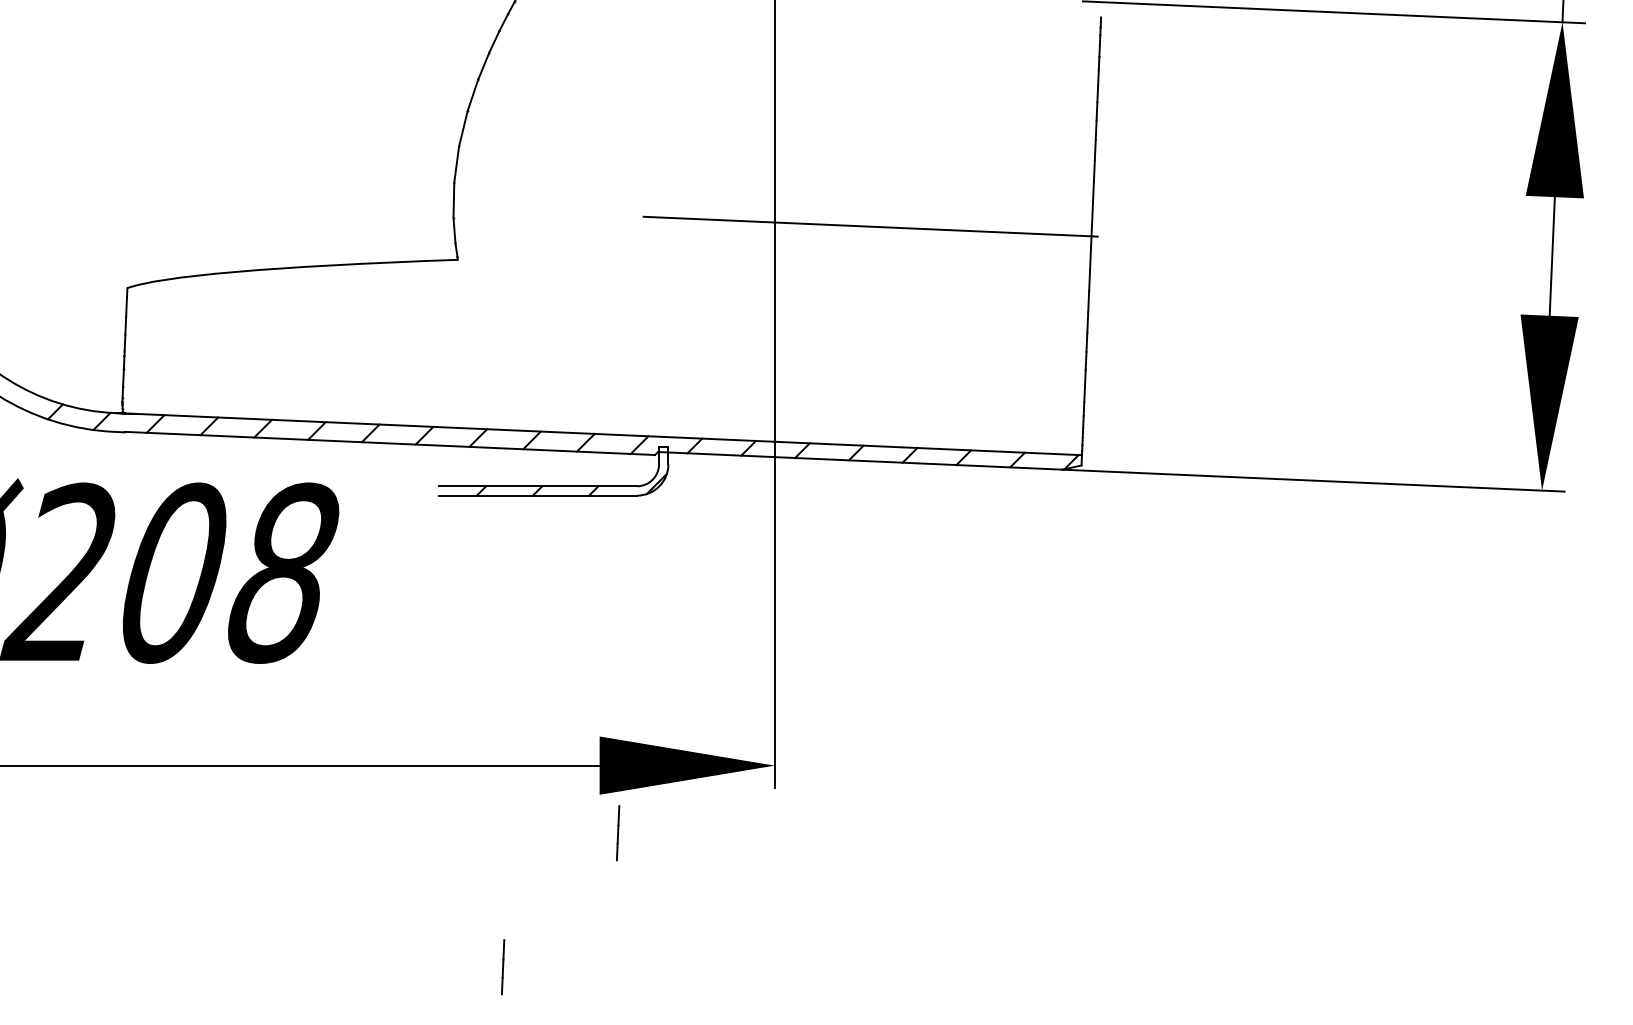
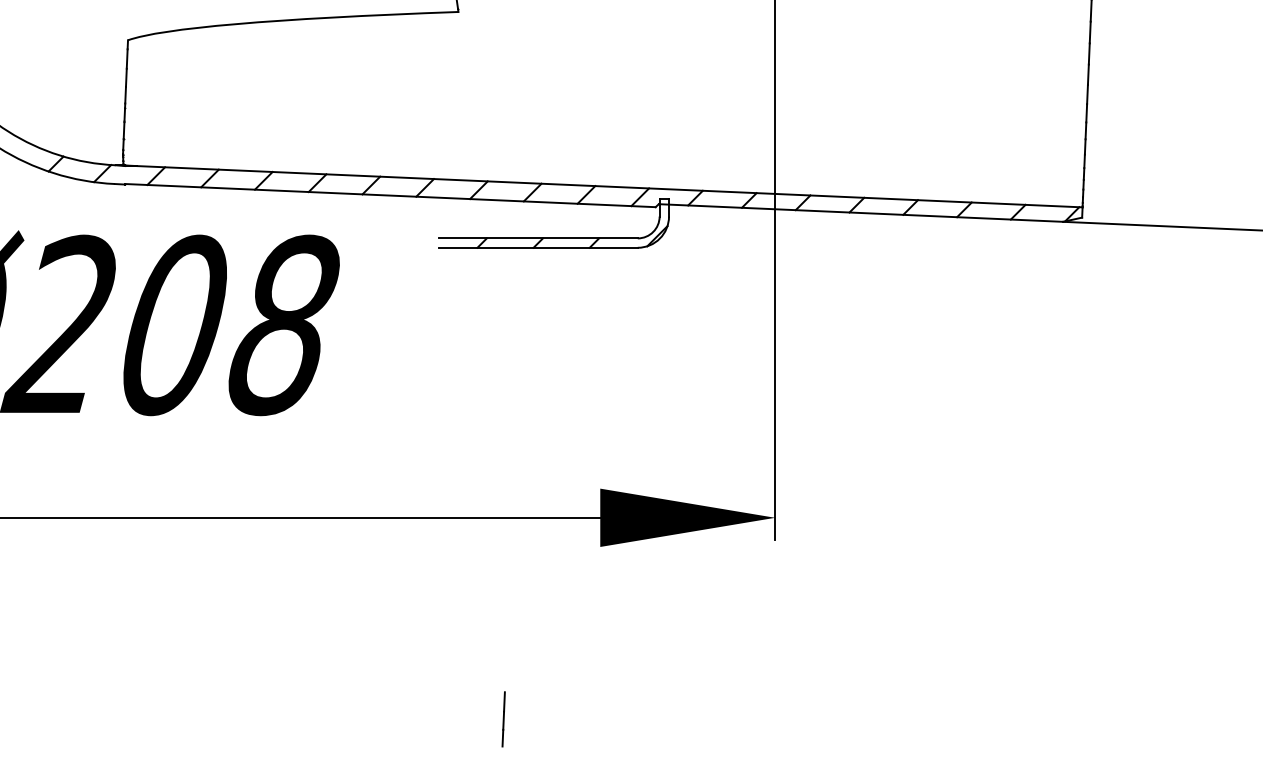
line: (618, 833) -> (619, 585), removed

